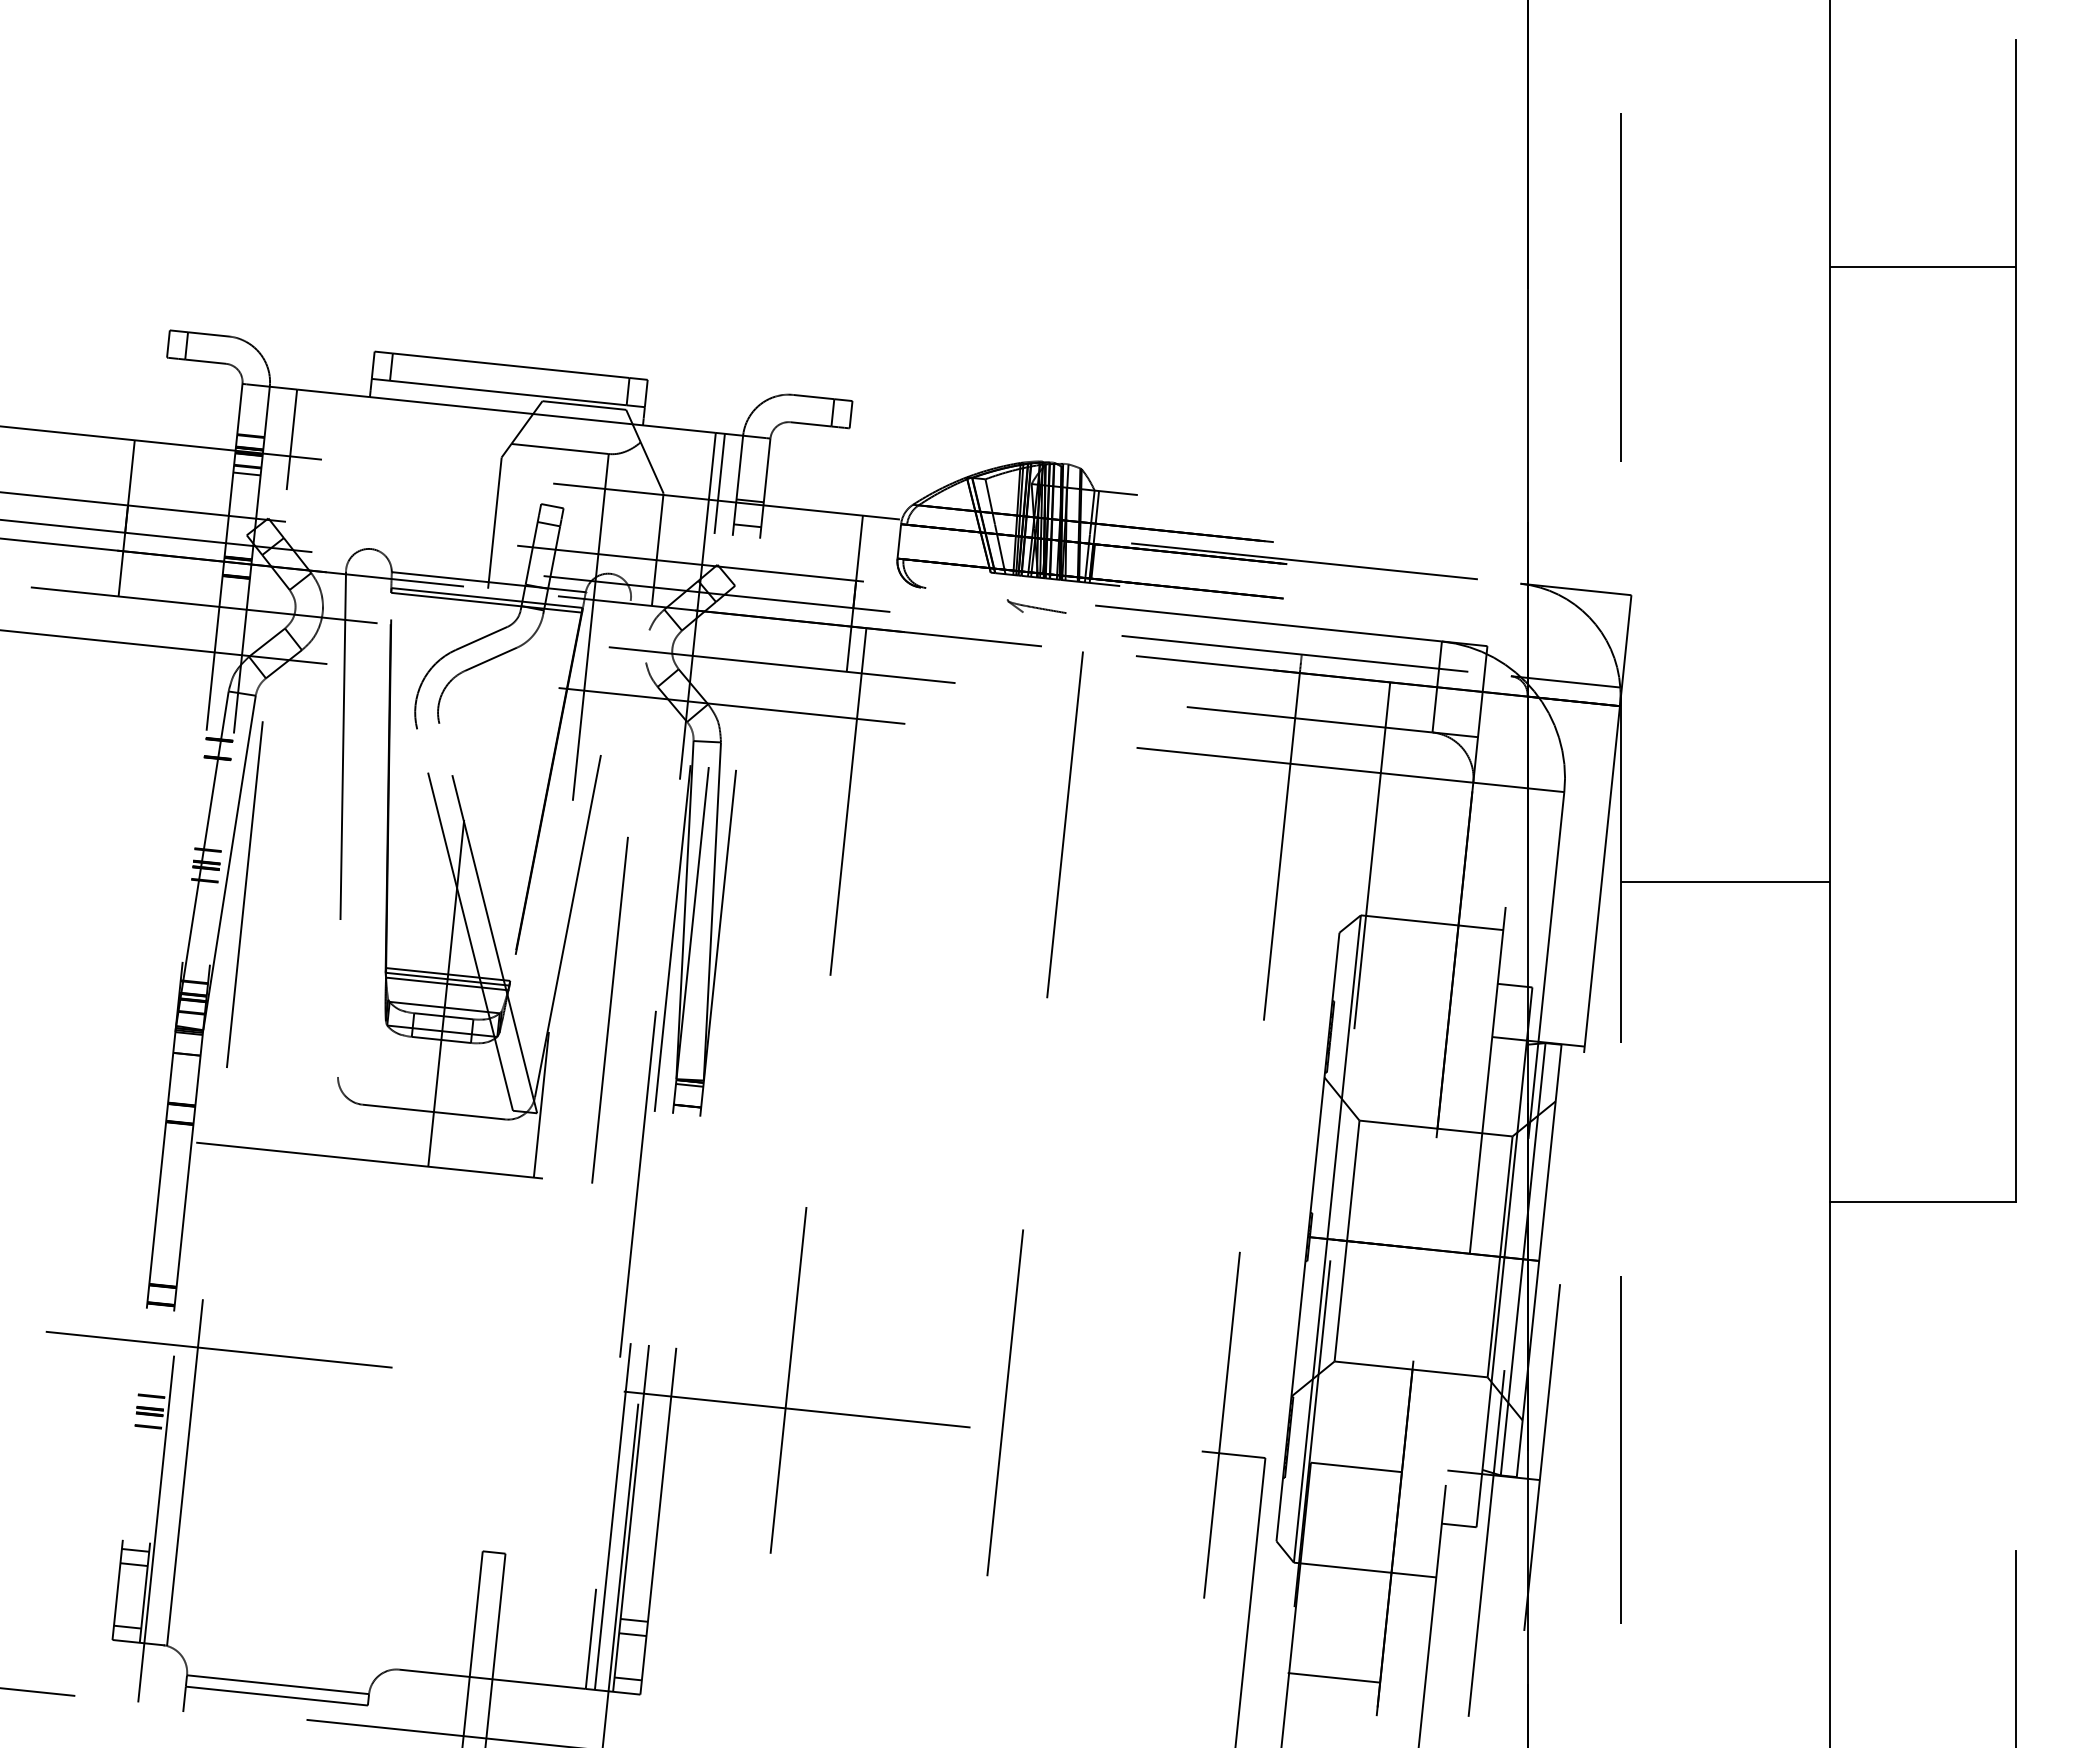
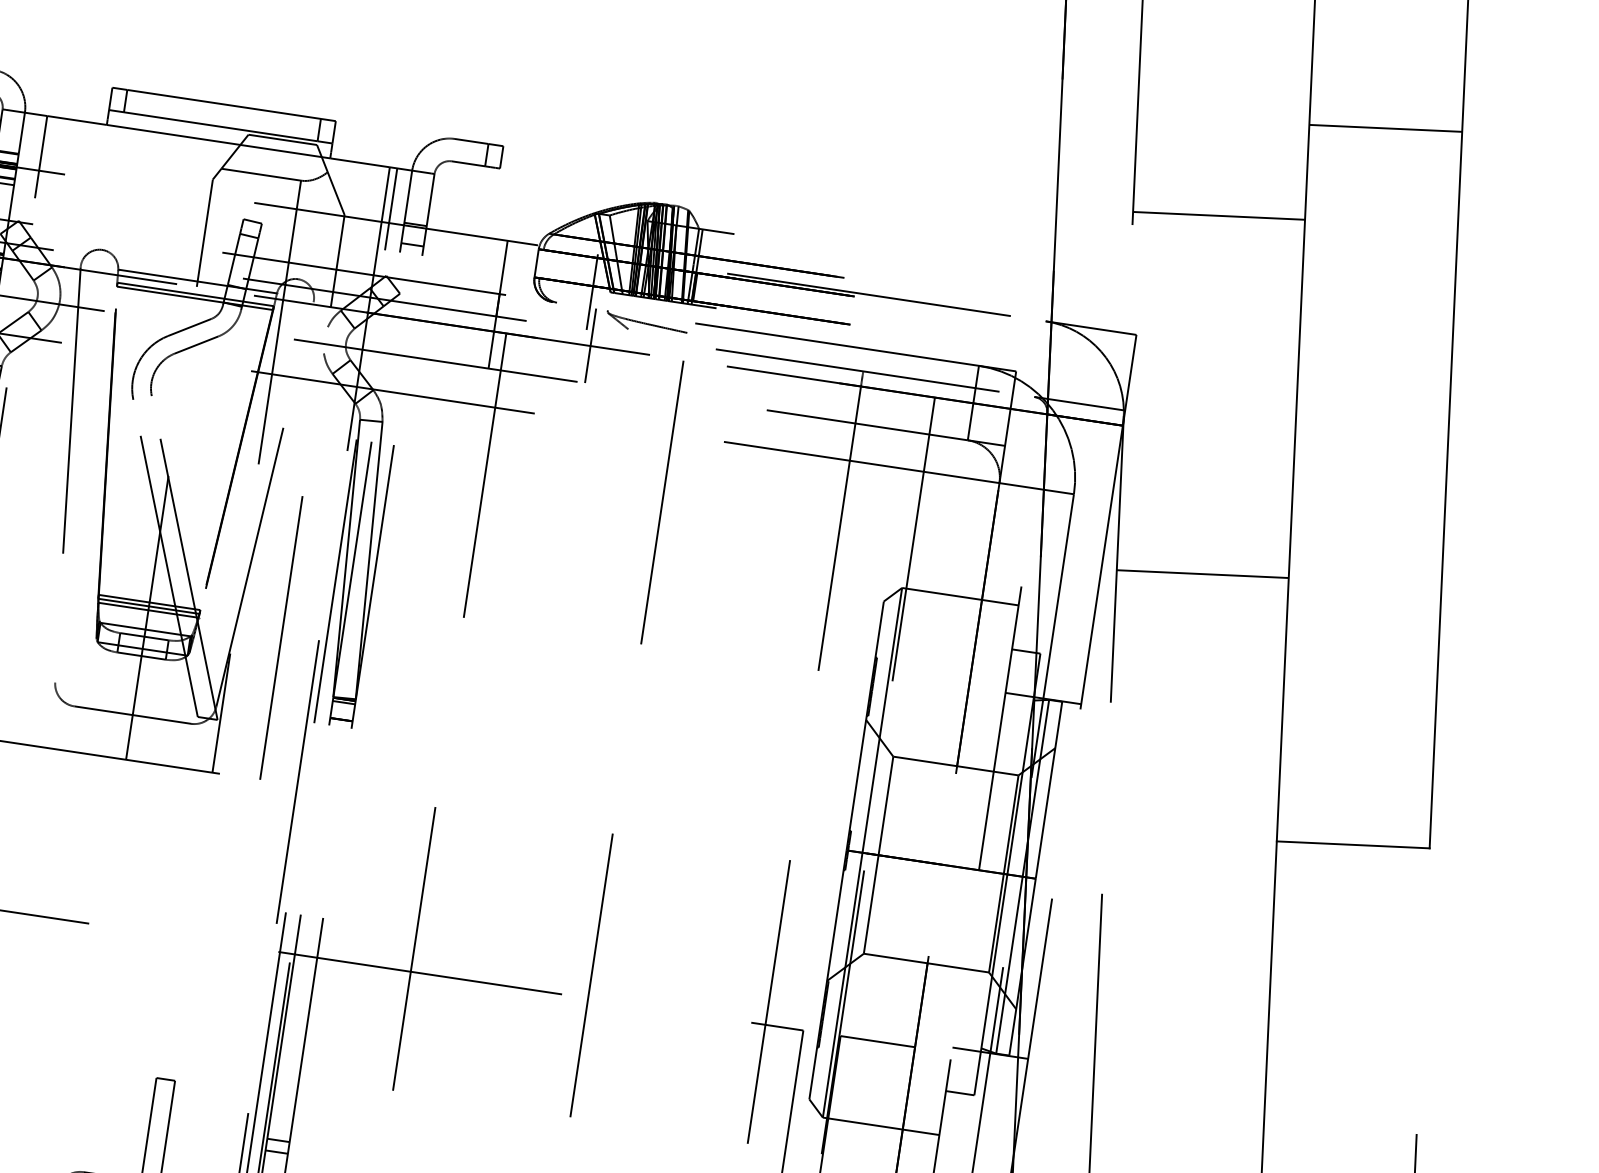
line: (1922, 266) -> (1385, 128), moved
line: (1724, 446) -> (1218, 216), added
line: (968, 573) -> (592, 292), added
part: (1036, 606) -> (646, 321), size x1.67
line: (969, 638) -> (590, 345), added

